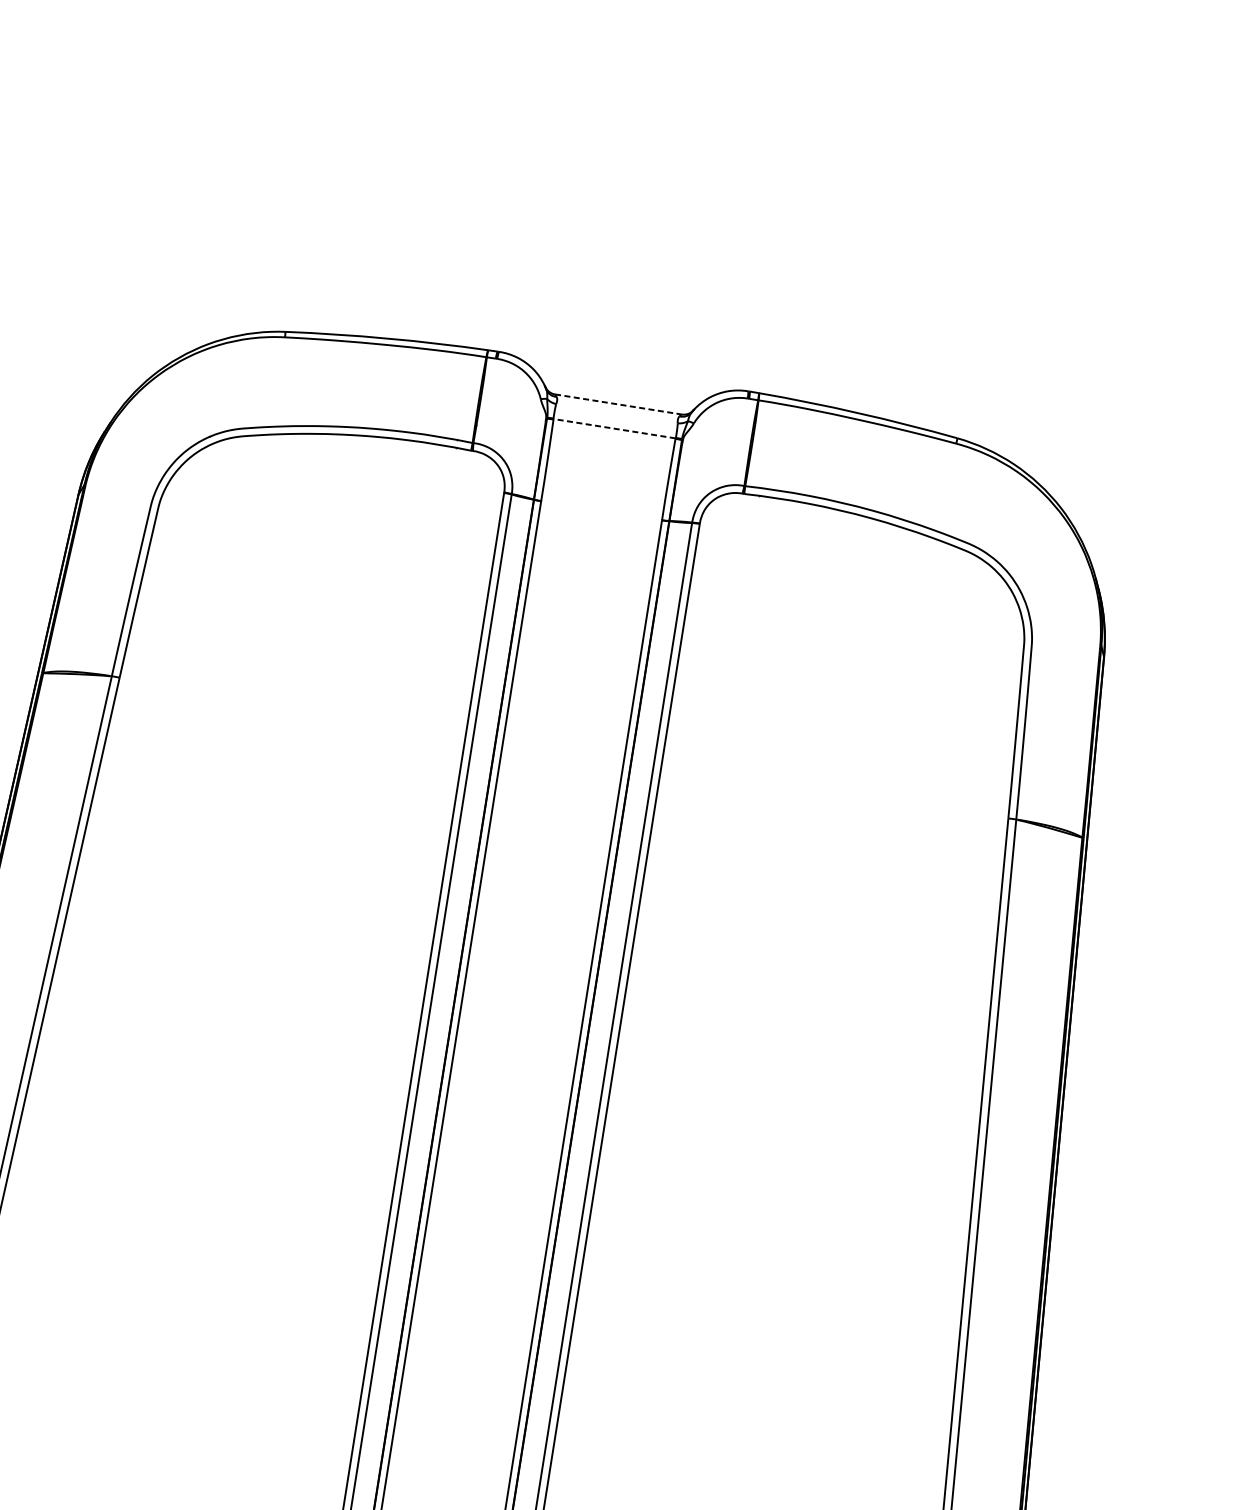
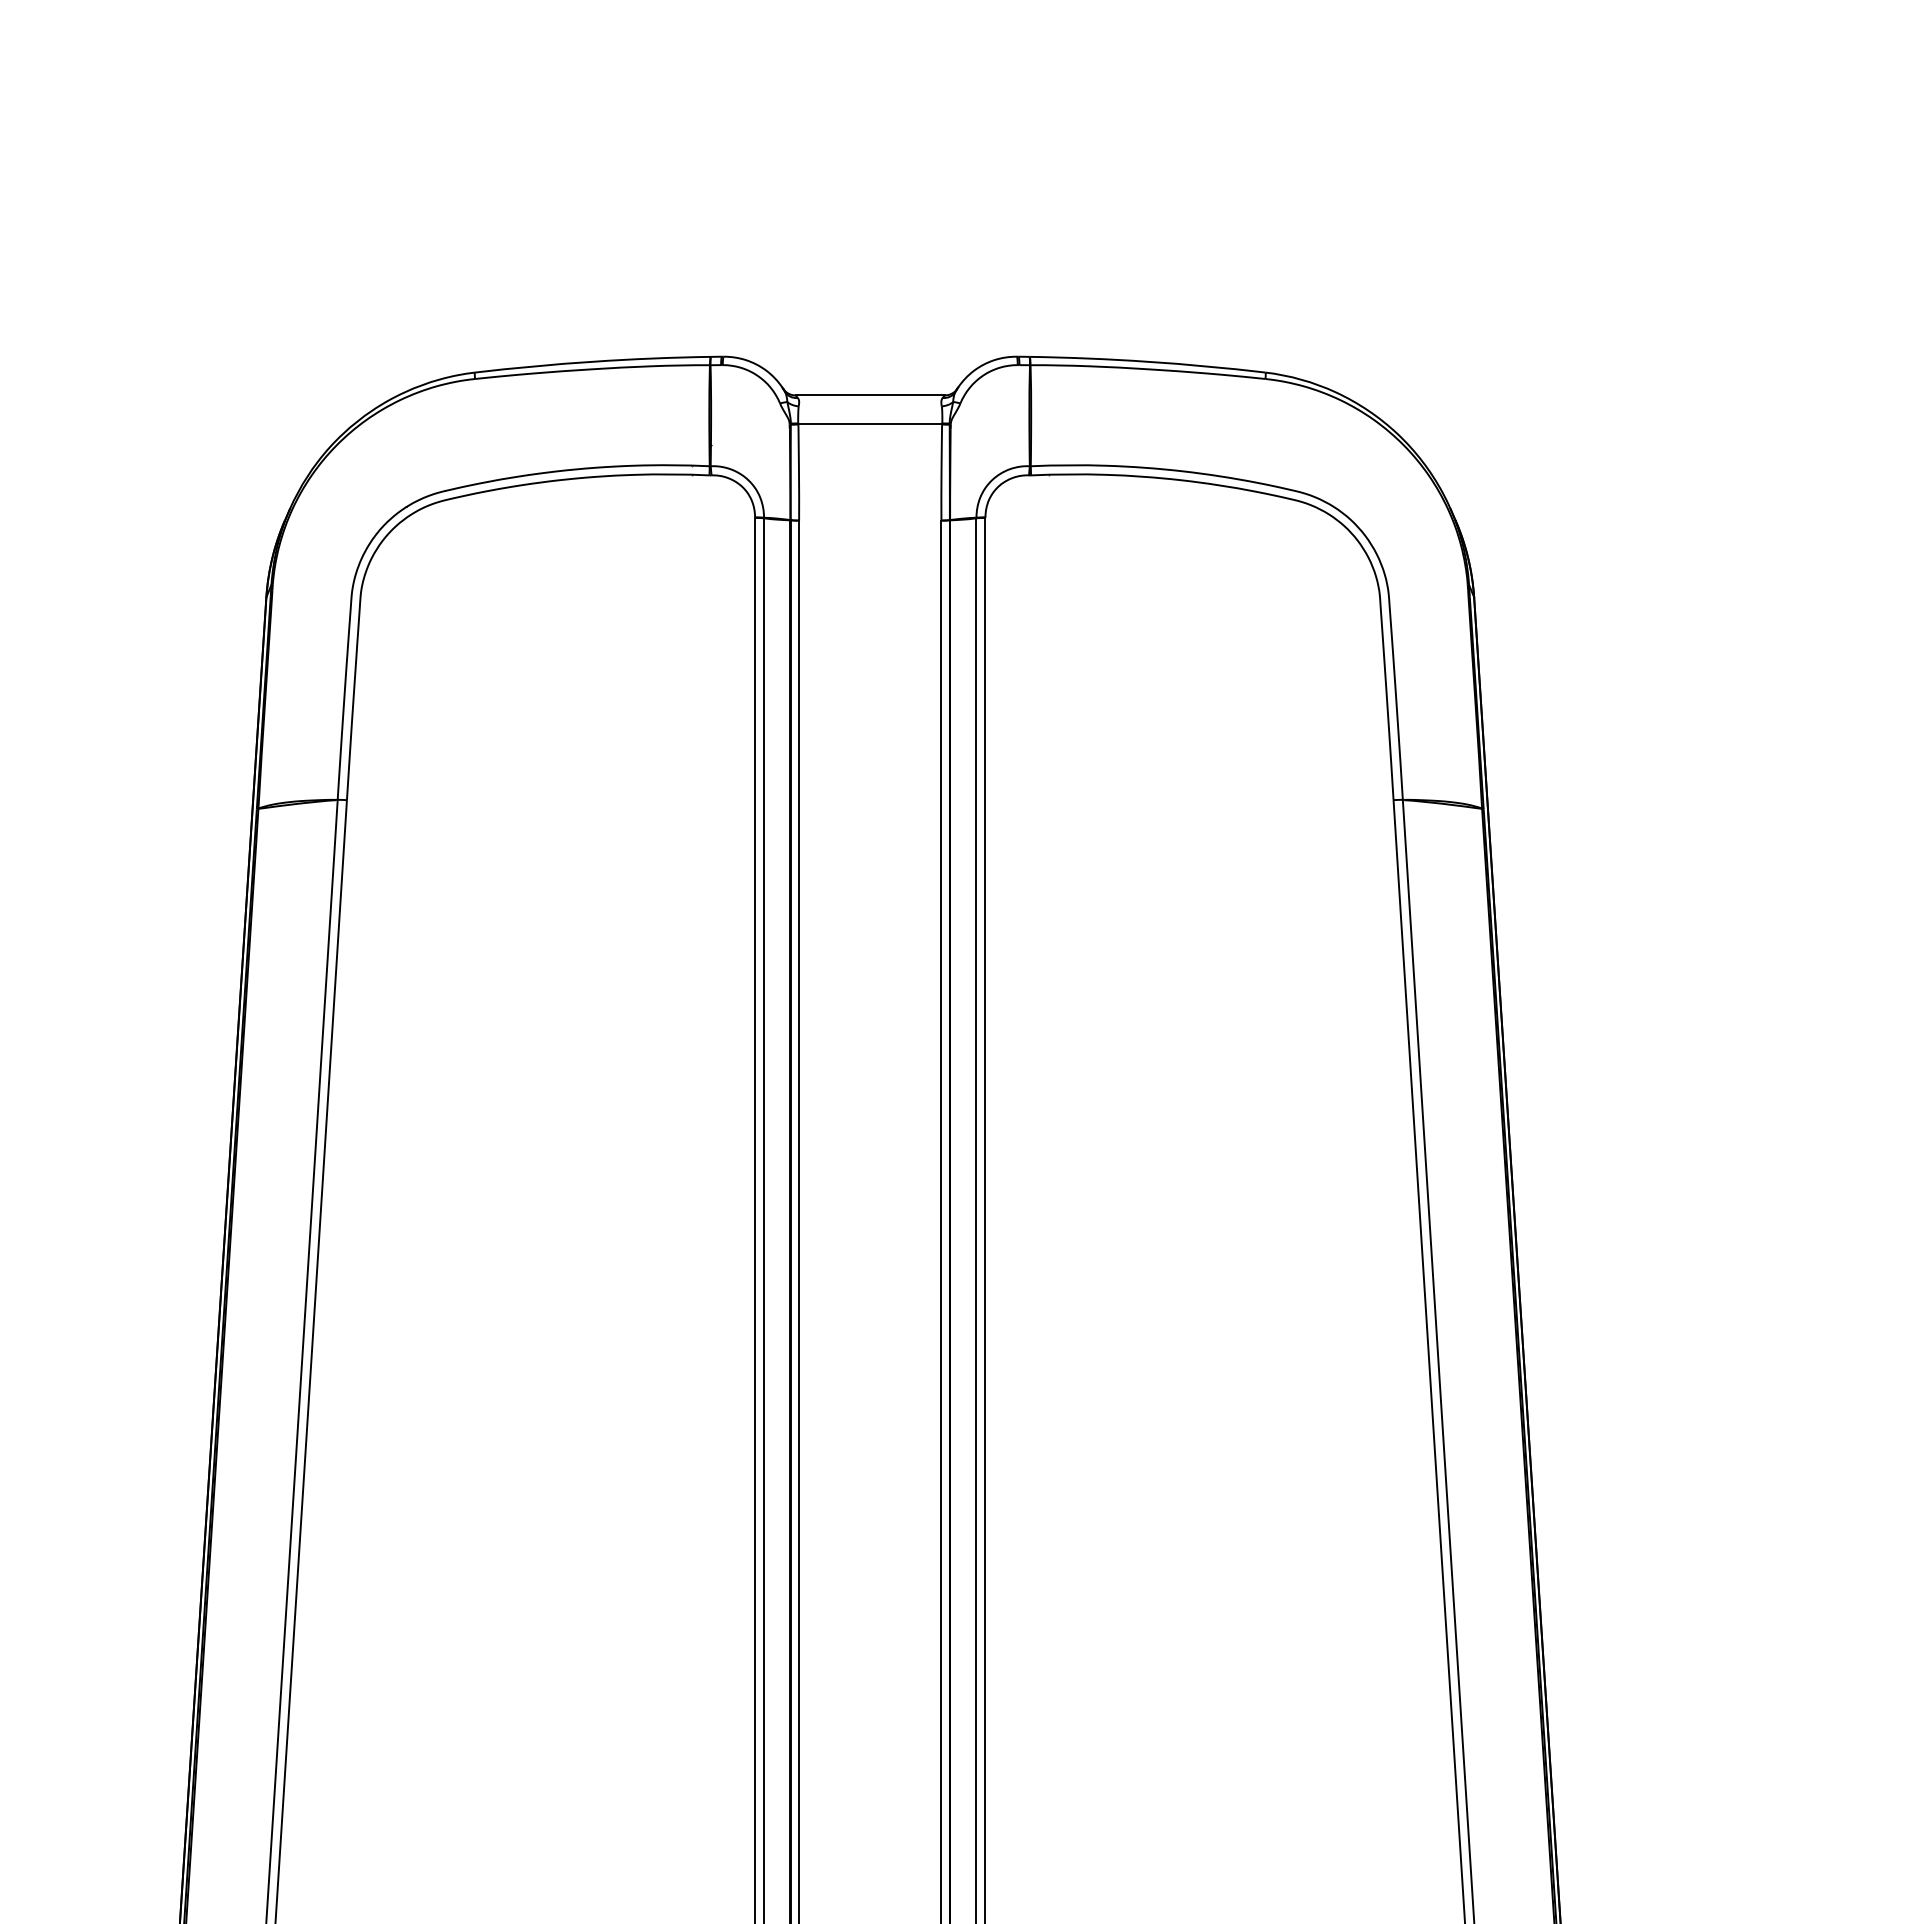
line: (618, 404) -> (870, 395), dashed -> solid
line: (614, 429) -> (870, 424), dashed -> solid

